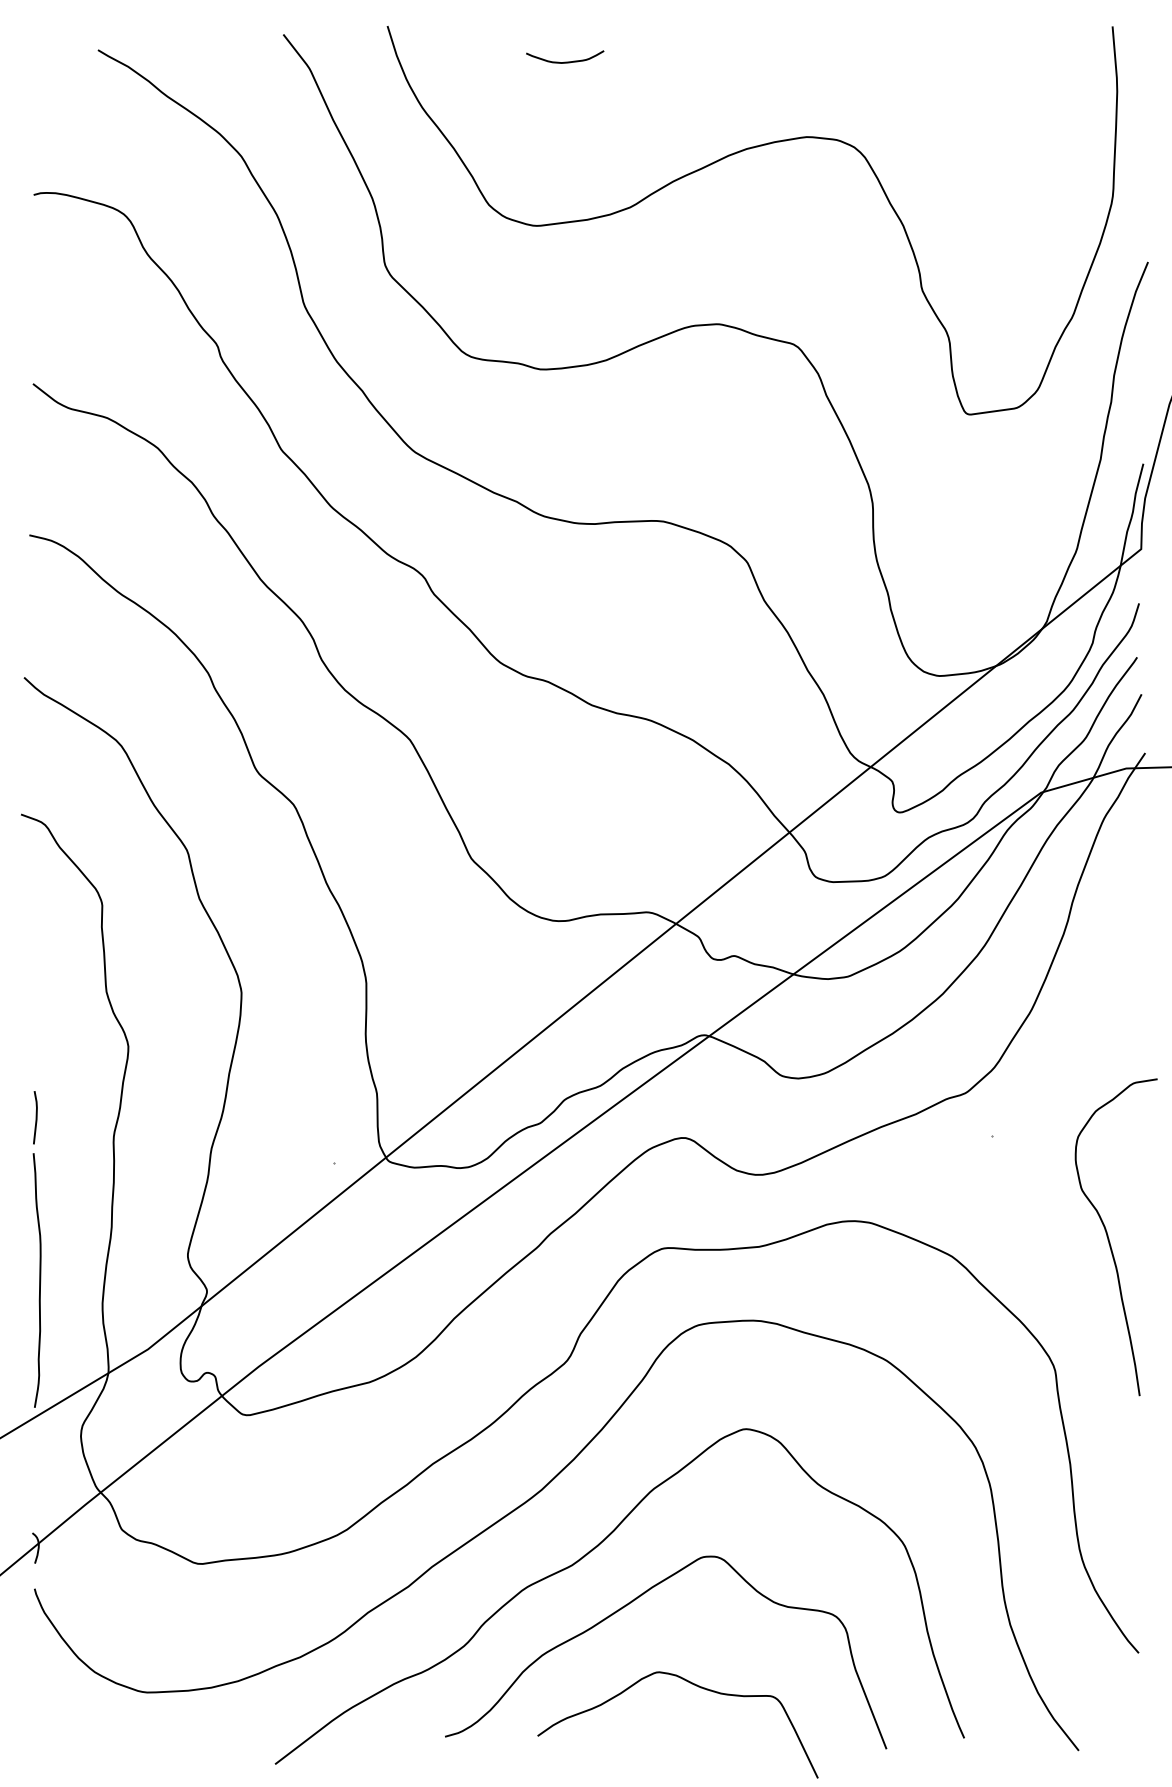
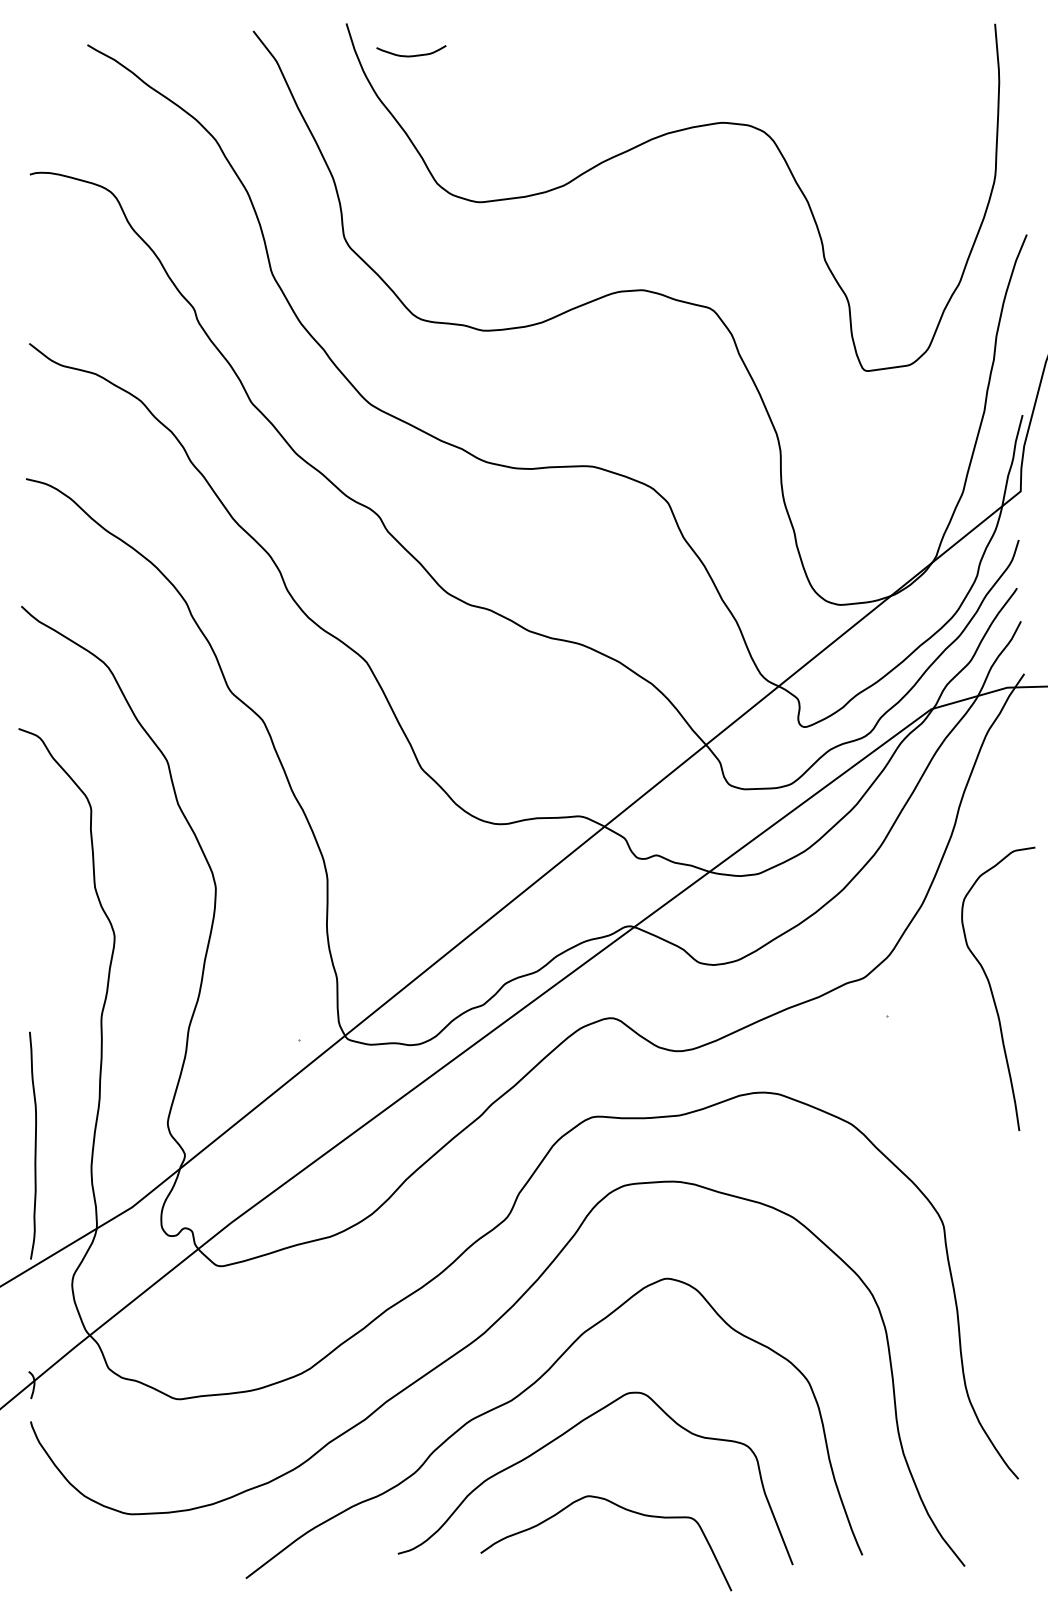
curve: (565, 61) -> (411, 55), moved
line: (35, 1117) -> (31, 999), removed
curve: (1109, 1238) -> (992, 990), moved

